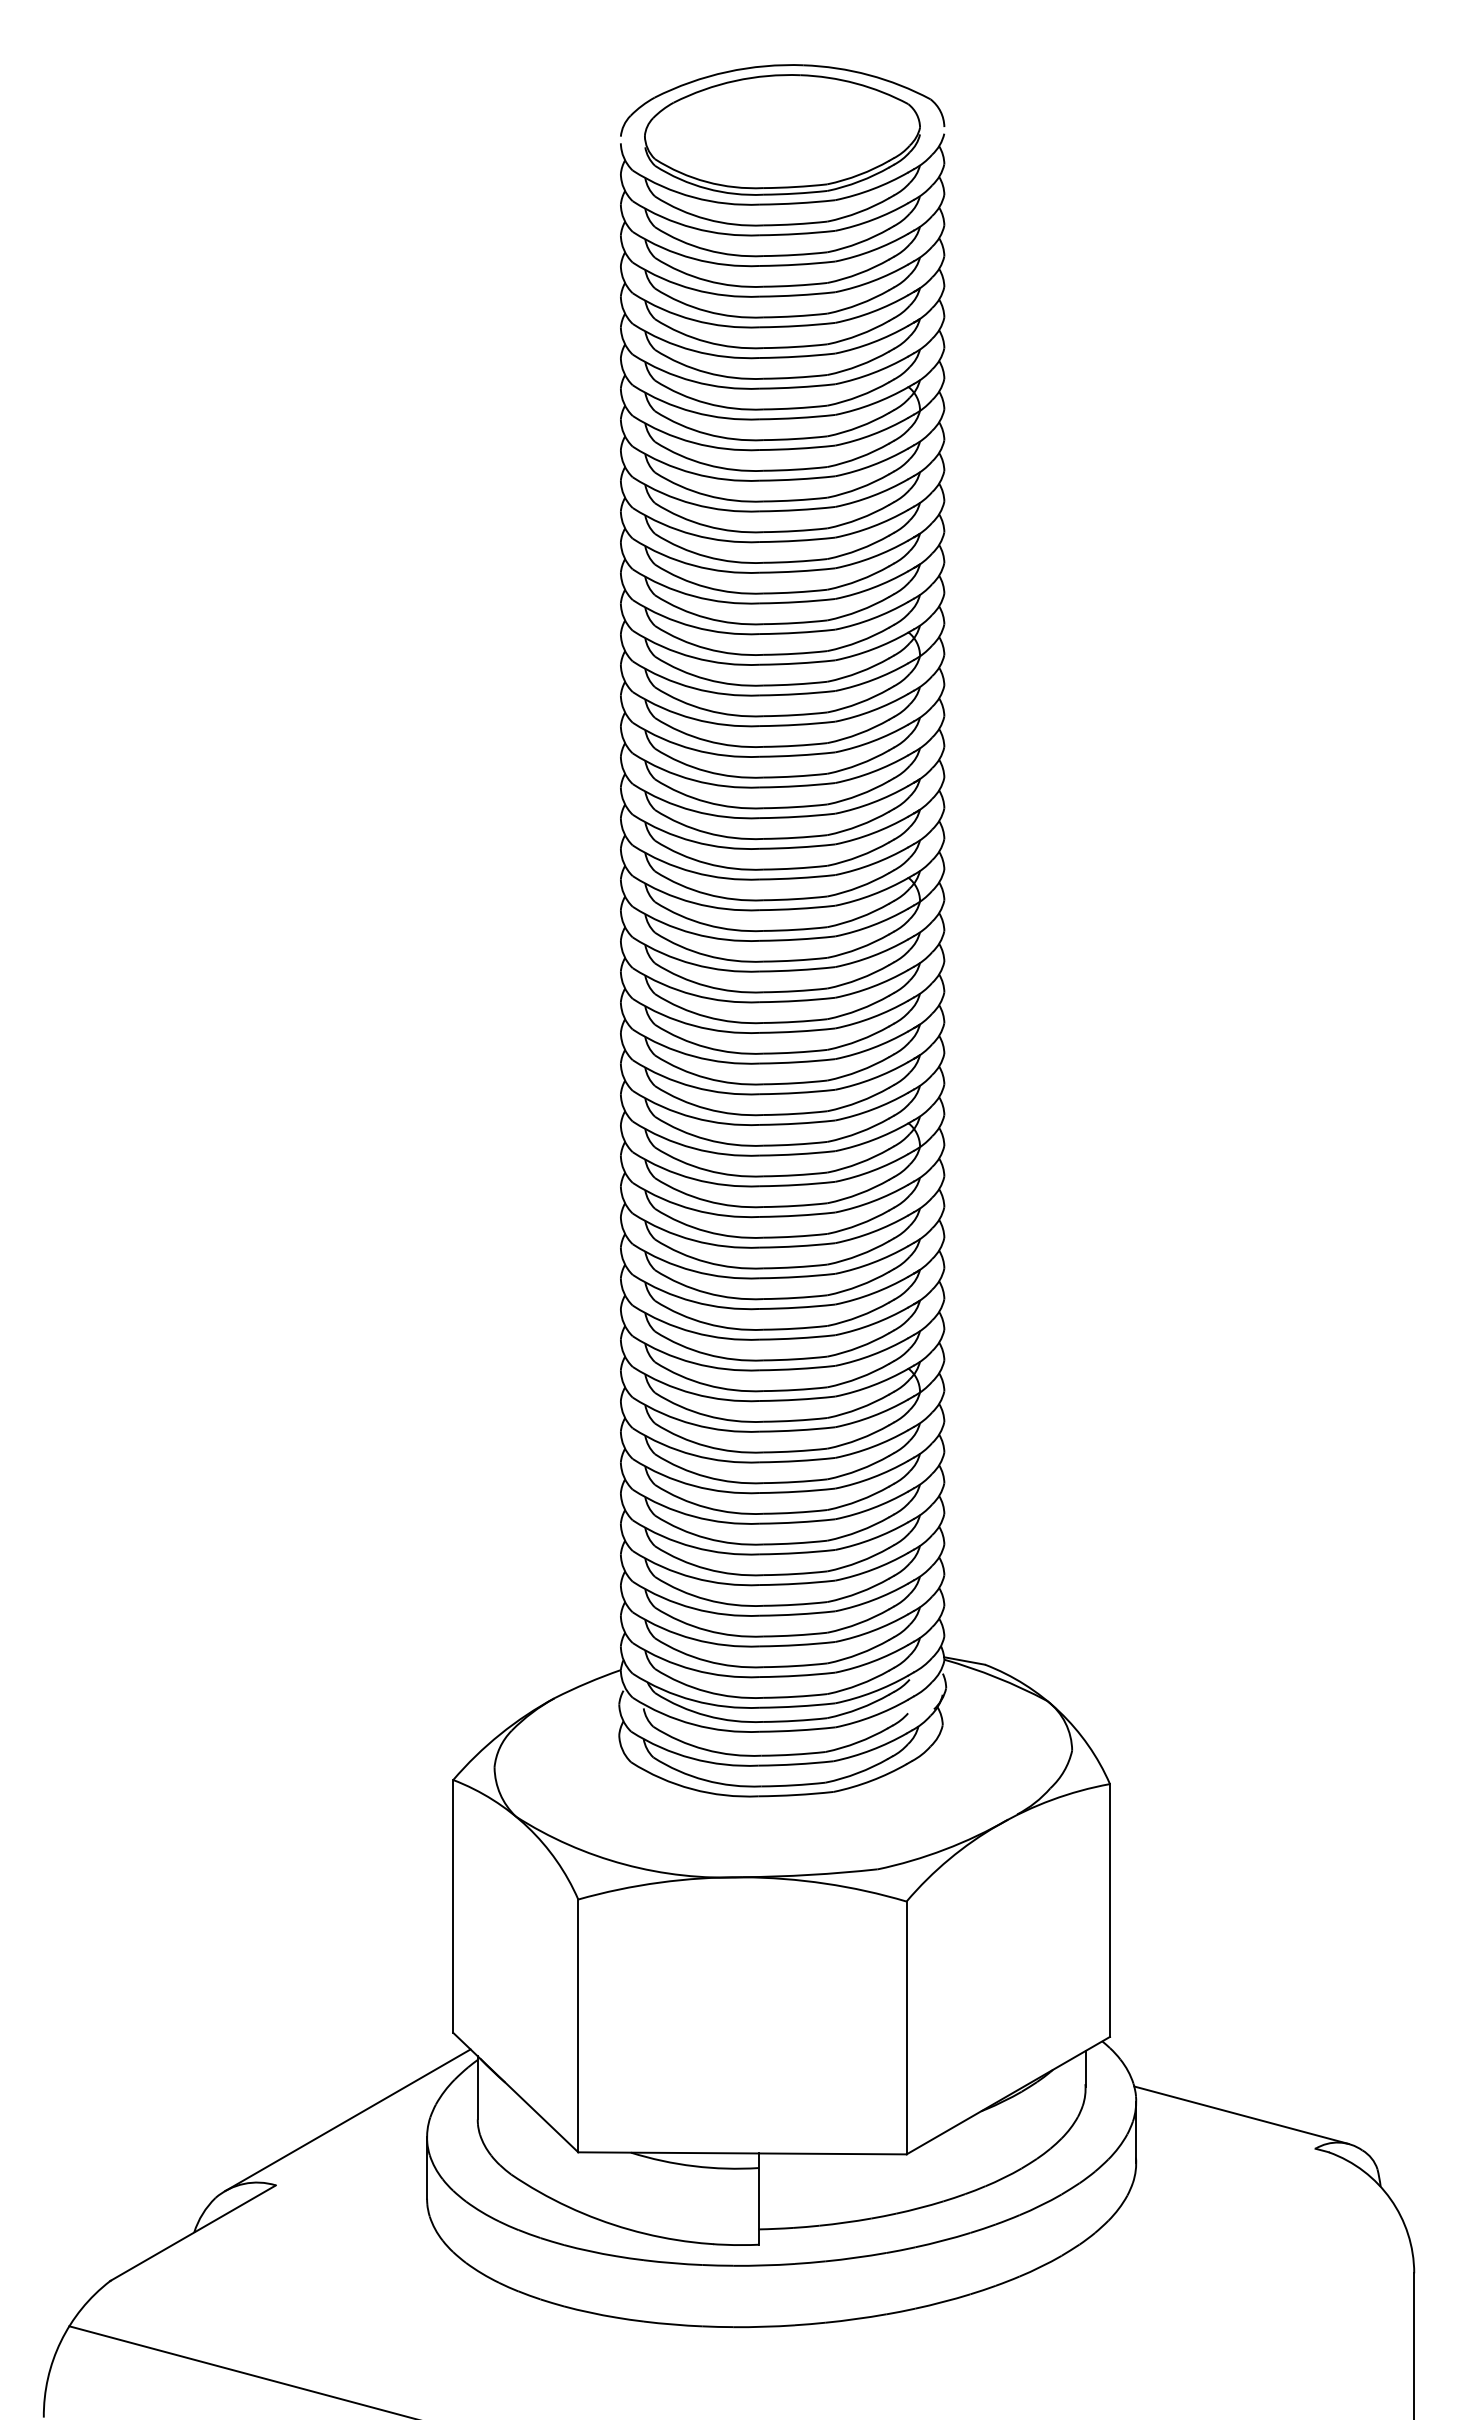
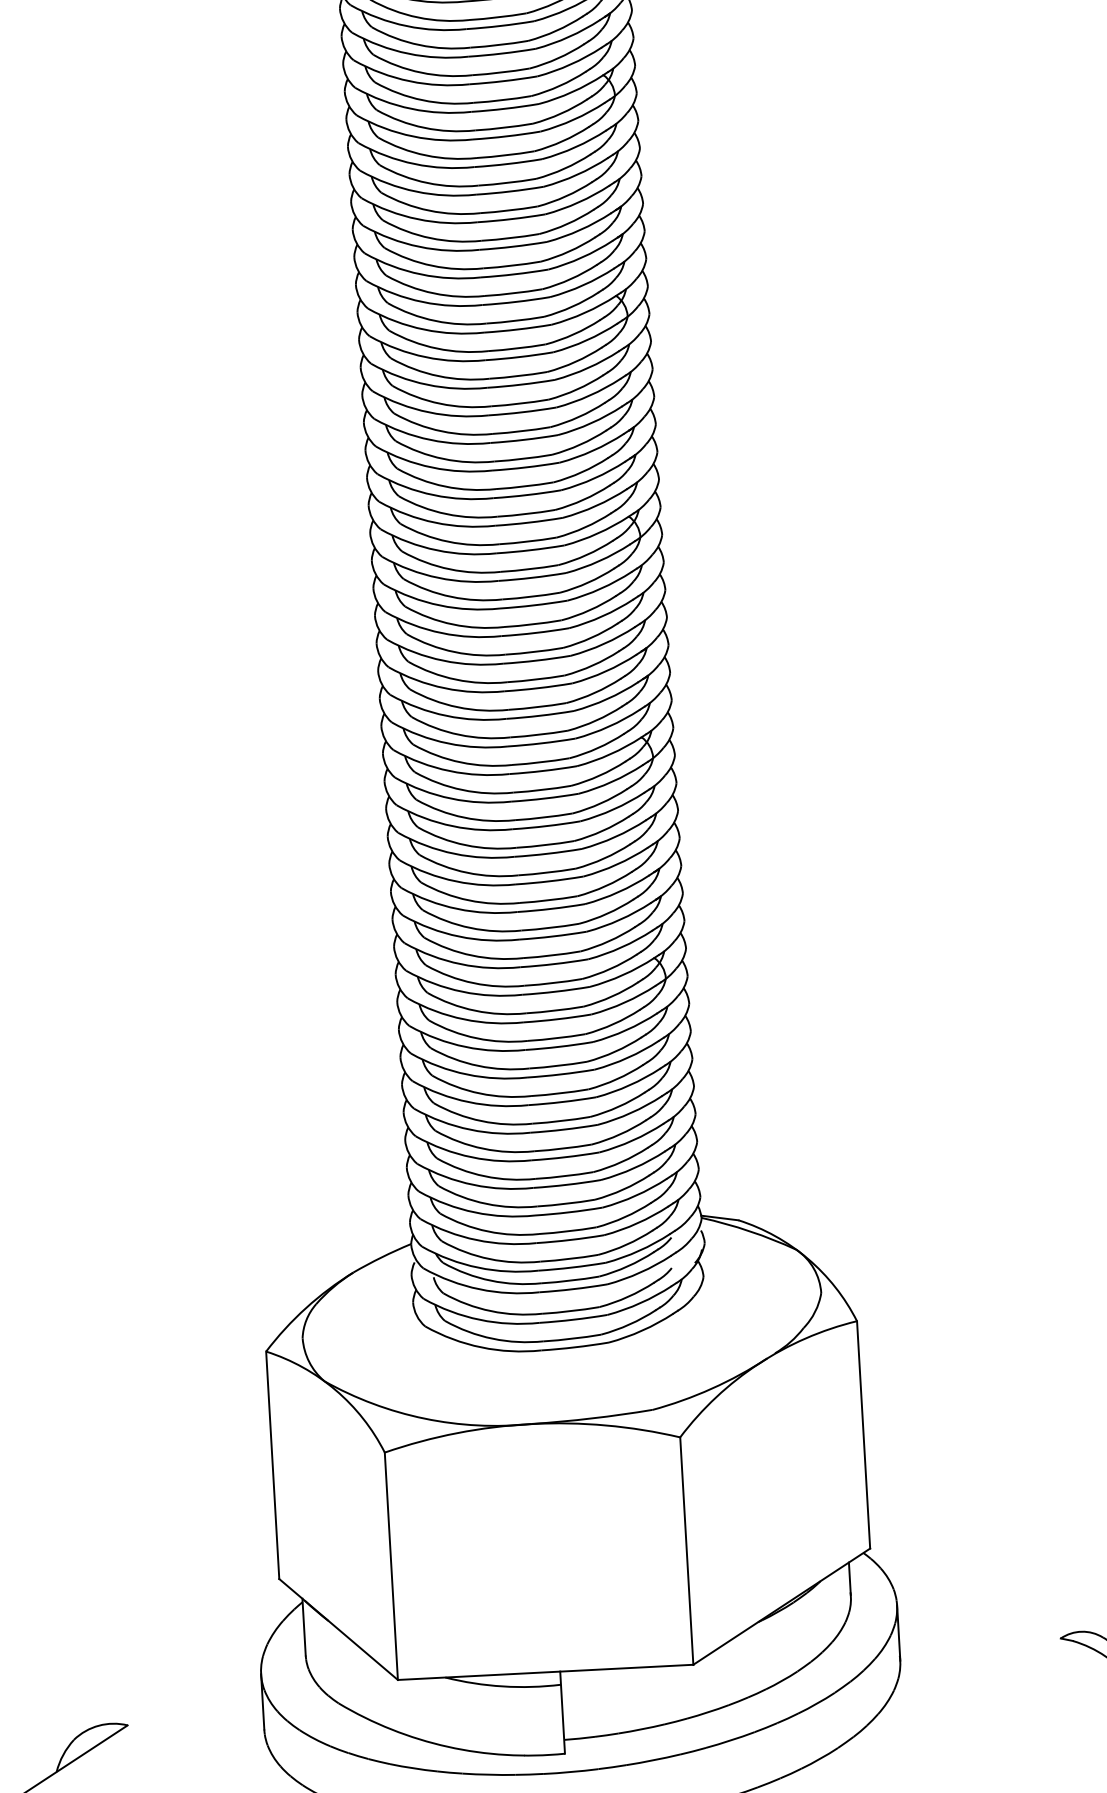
line: (1241, 2114) -> (992, 1611), removed
line: (347, 2120) -> (188, 1663), removed

